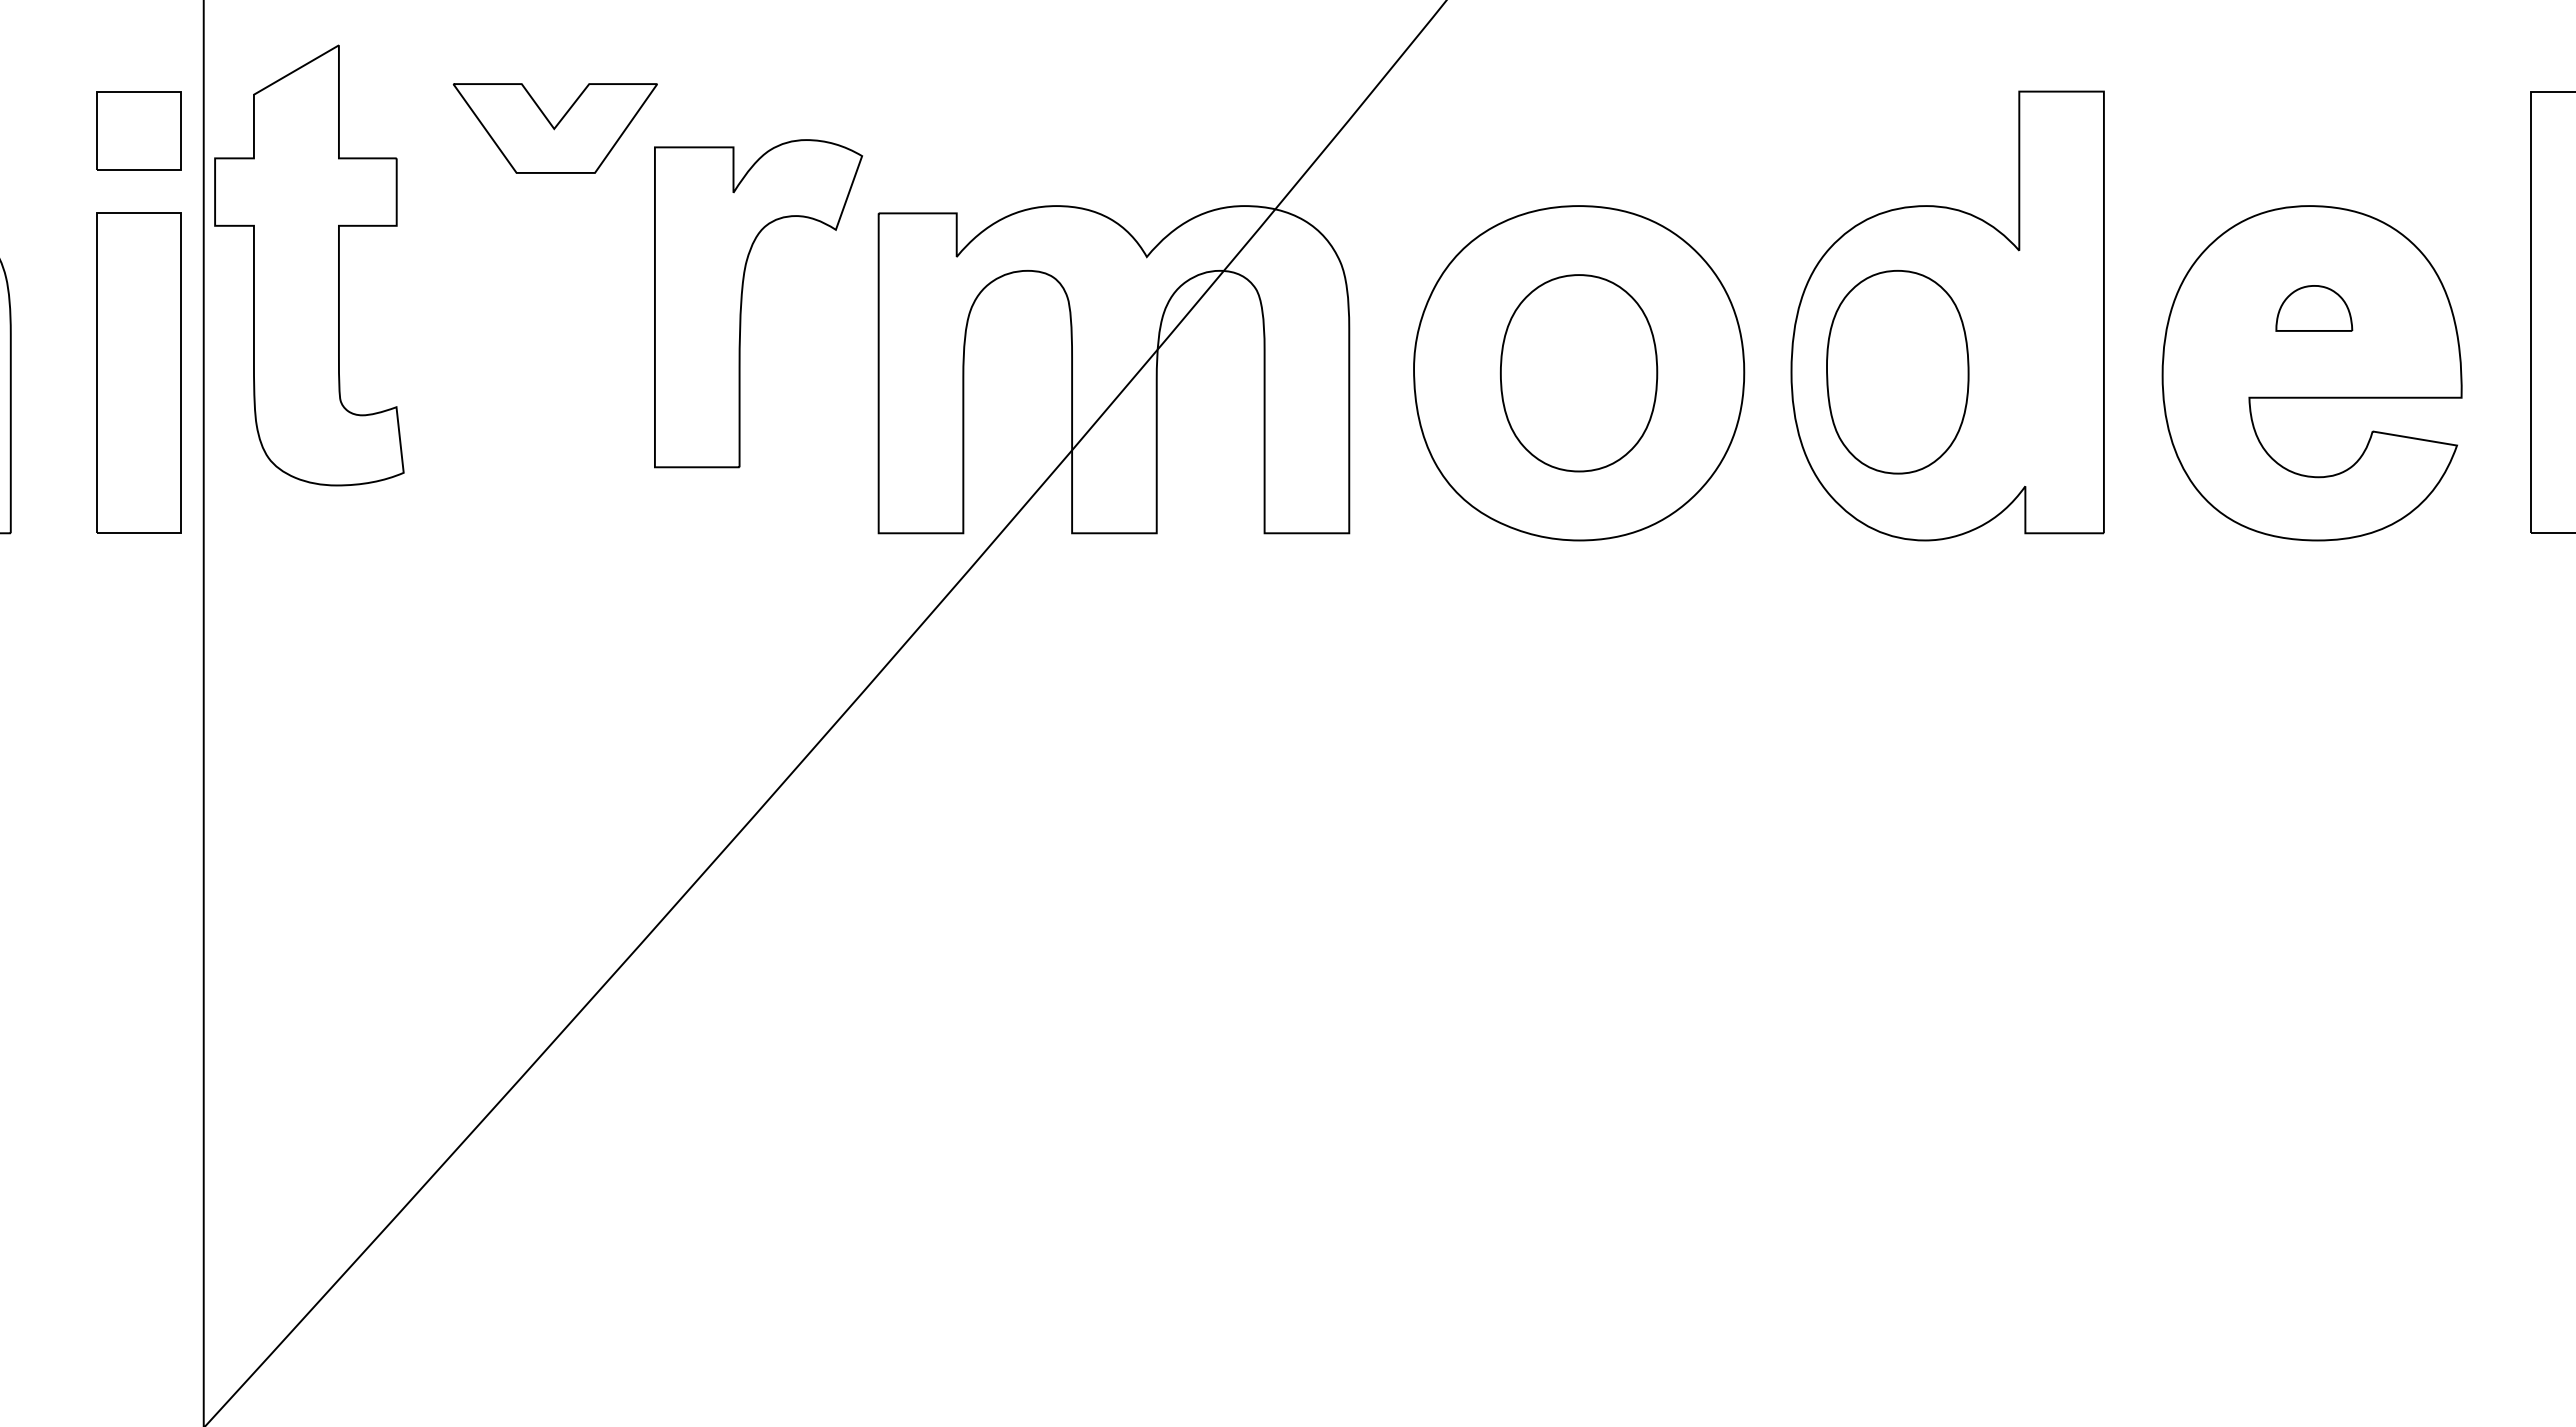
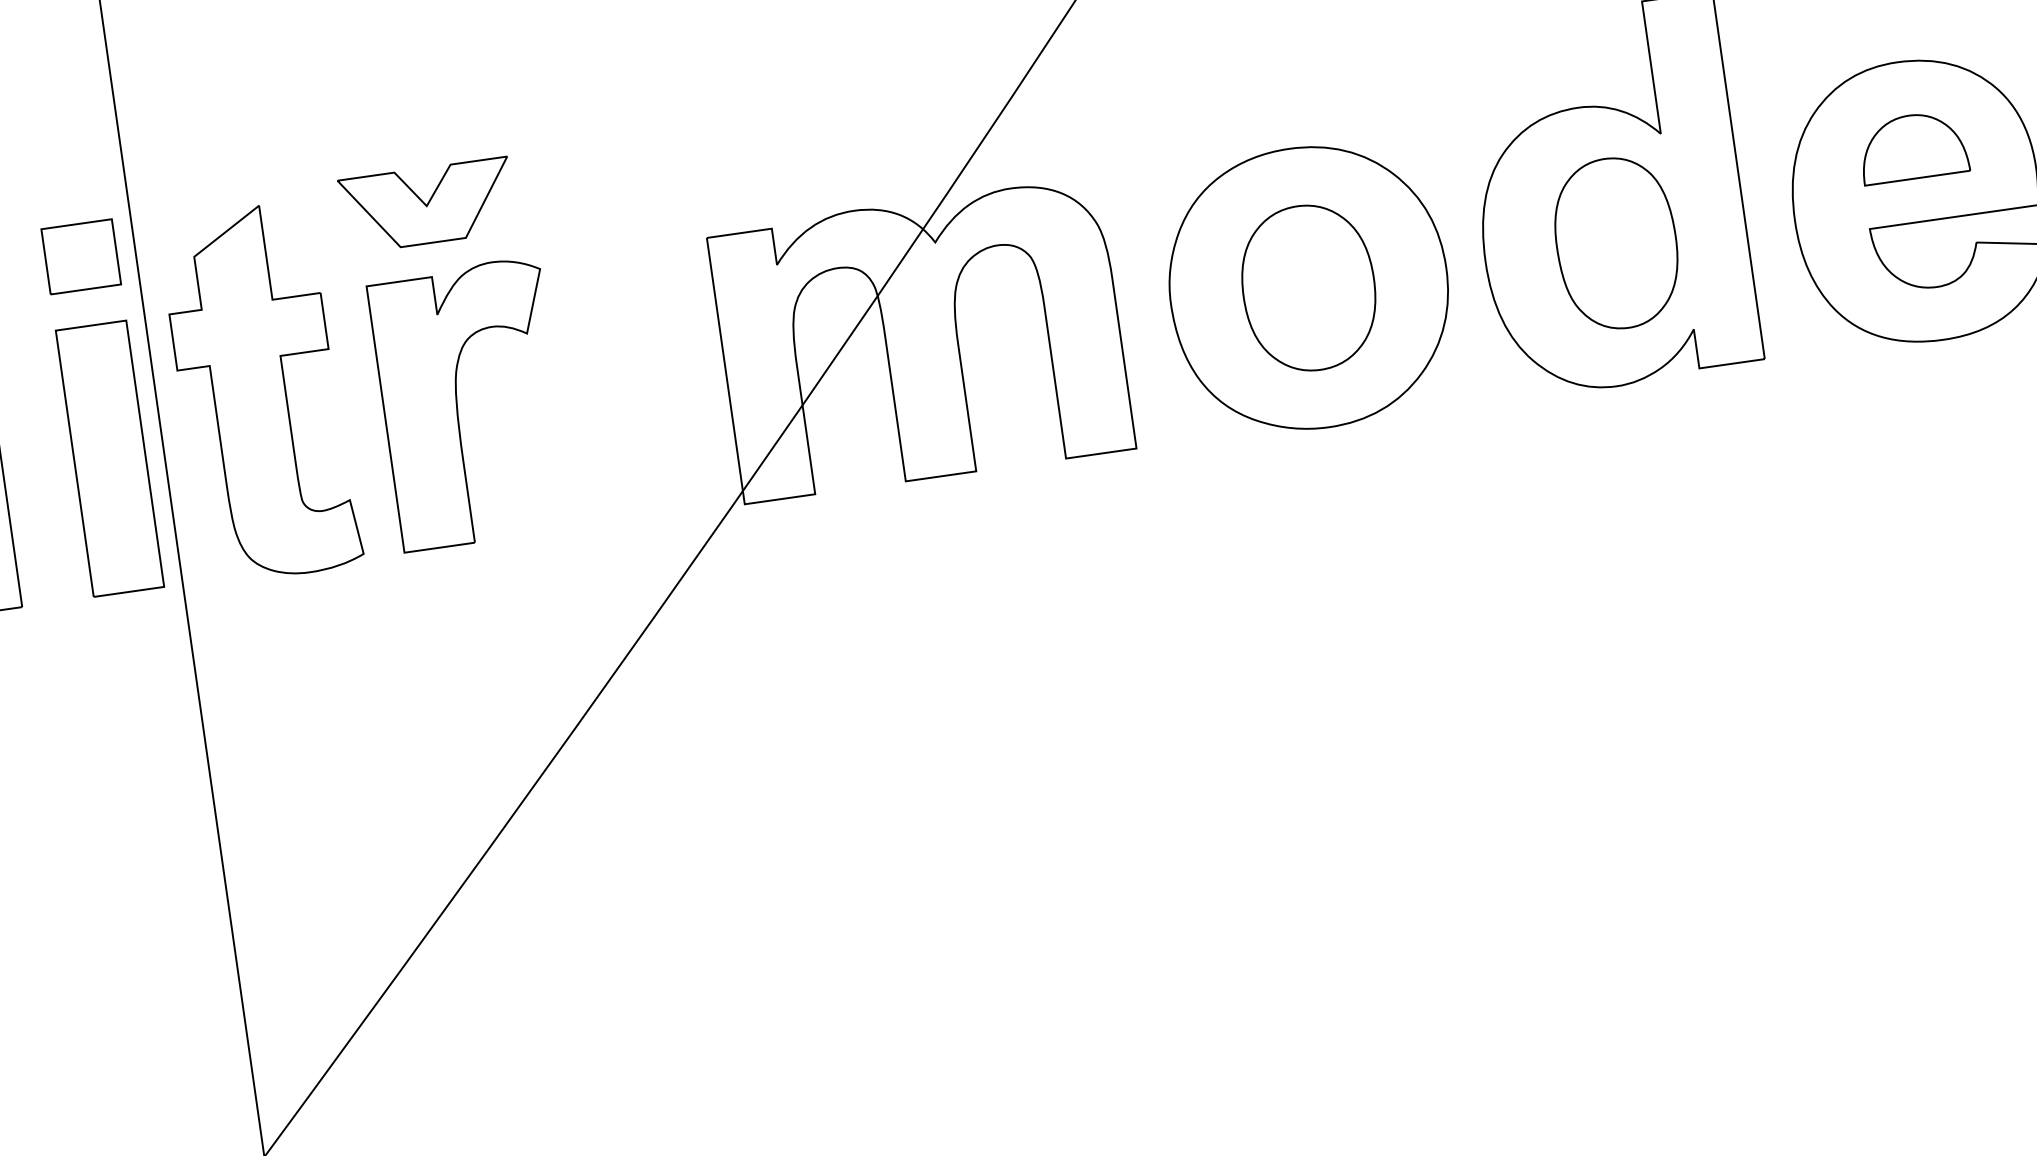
part: (309, 265) -> (260, 392), moved
part: (742, 303) -> (457, 405), moved
part: (2314, 308) -> (1913, 147), size x1.67
part: (1897, 372) -> (1616, 243), moved

